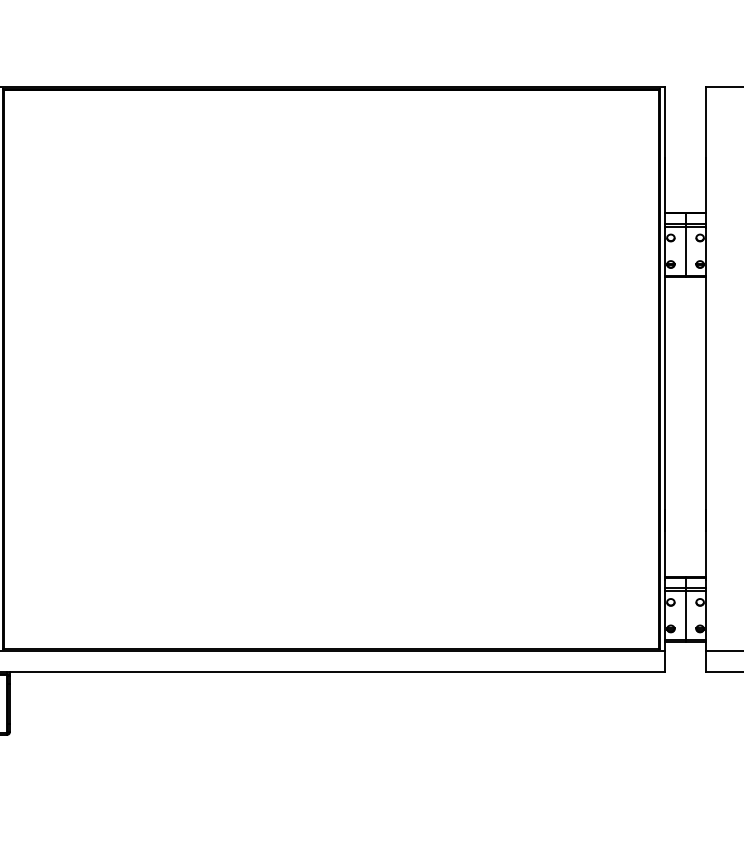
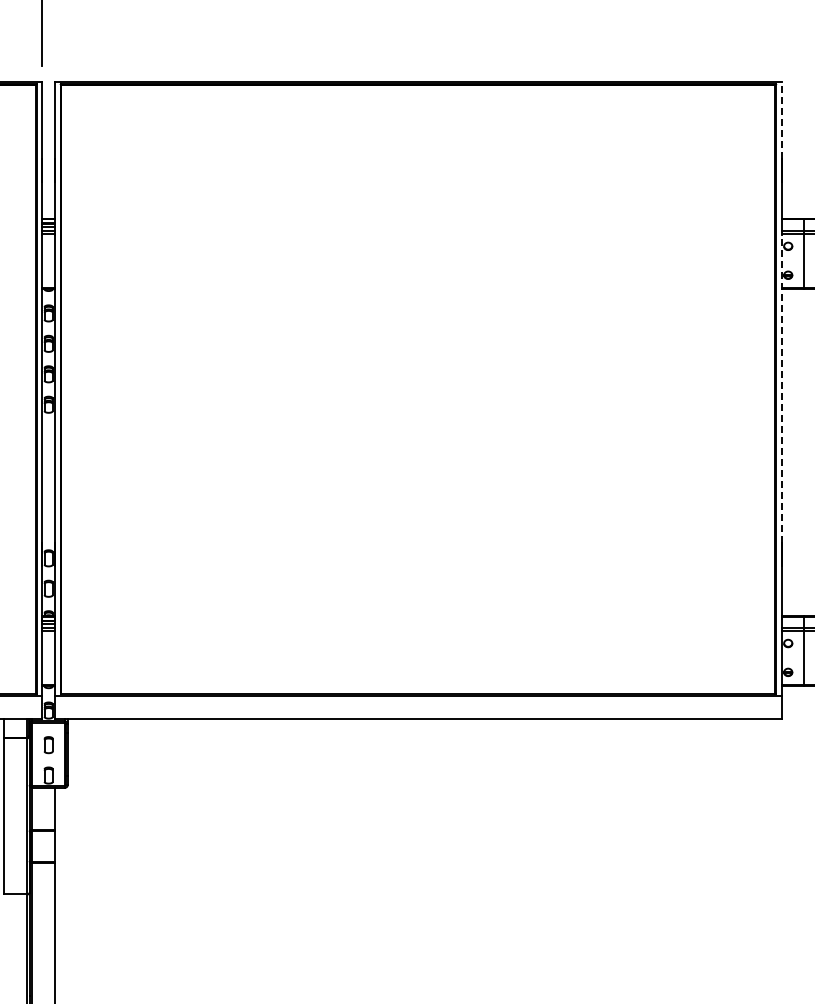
line: (664, 121) -> (781, 119), solid -> dashed
line: (664, 369) -> (781, 389), solid -> dashed

